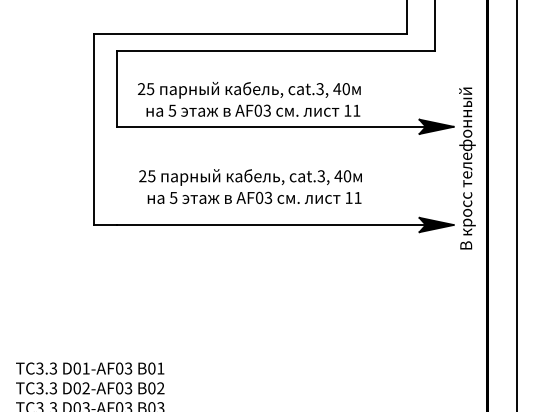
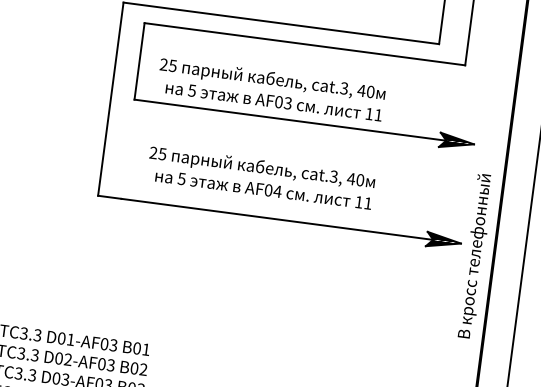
text: (467, 168) -> (475, 256), moved
text: (268, 197) -> (277, 191), AF03 -> AF04

